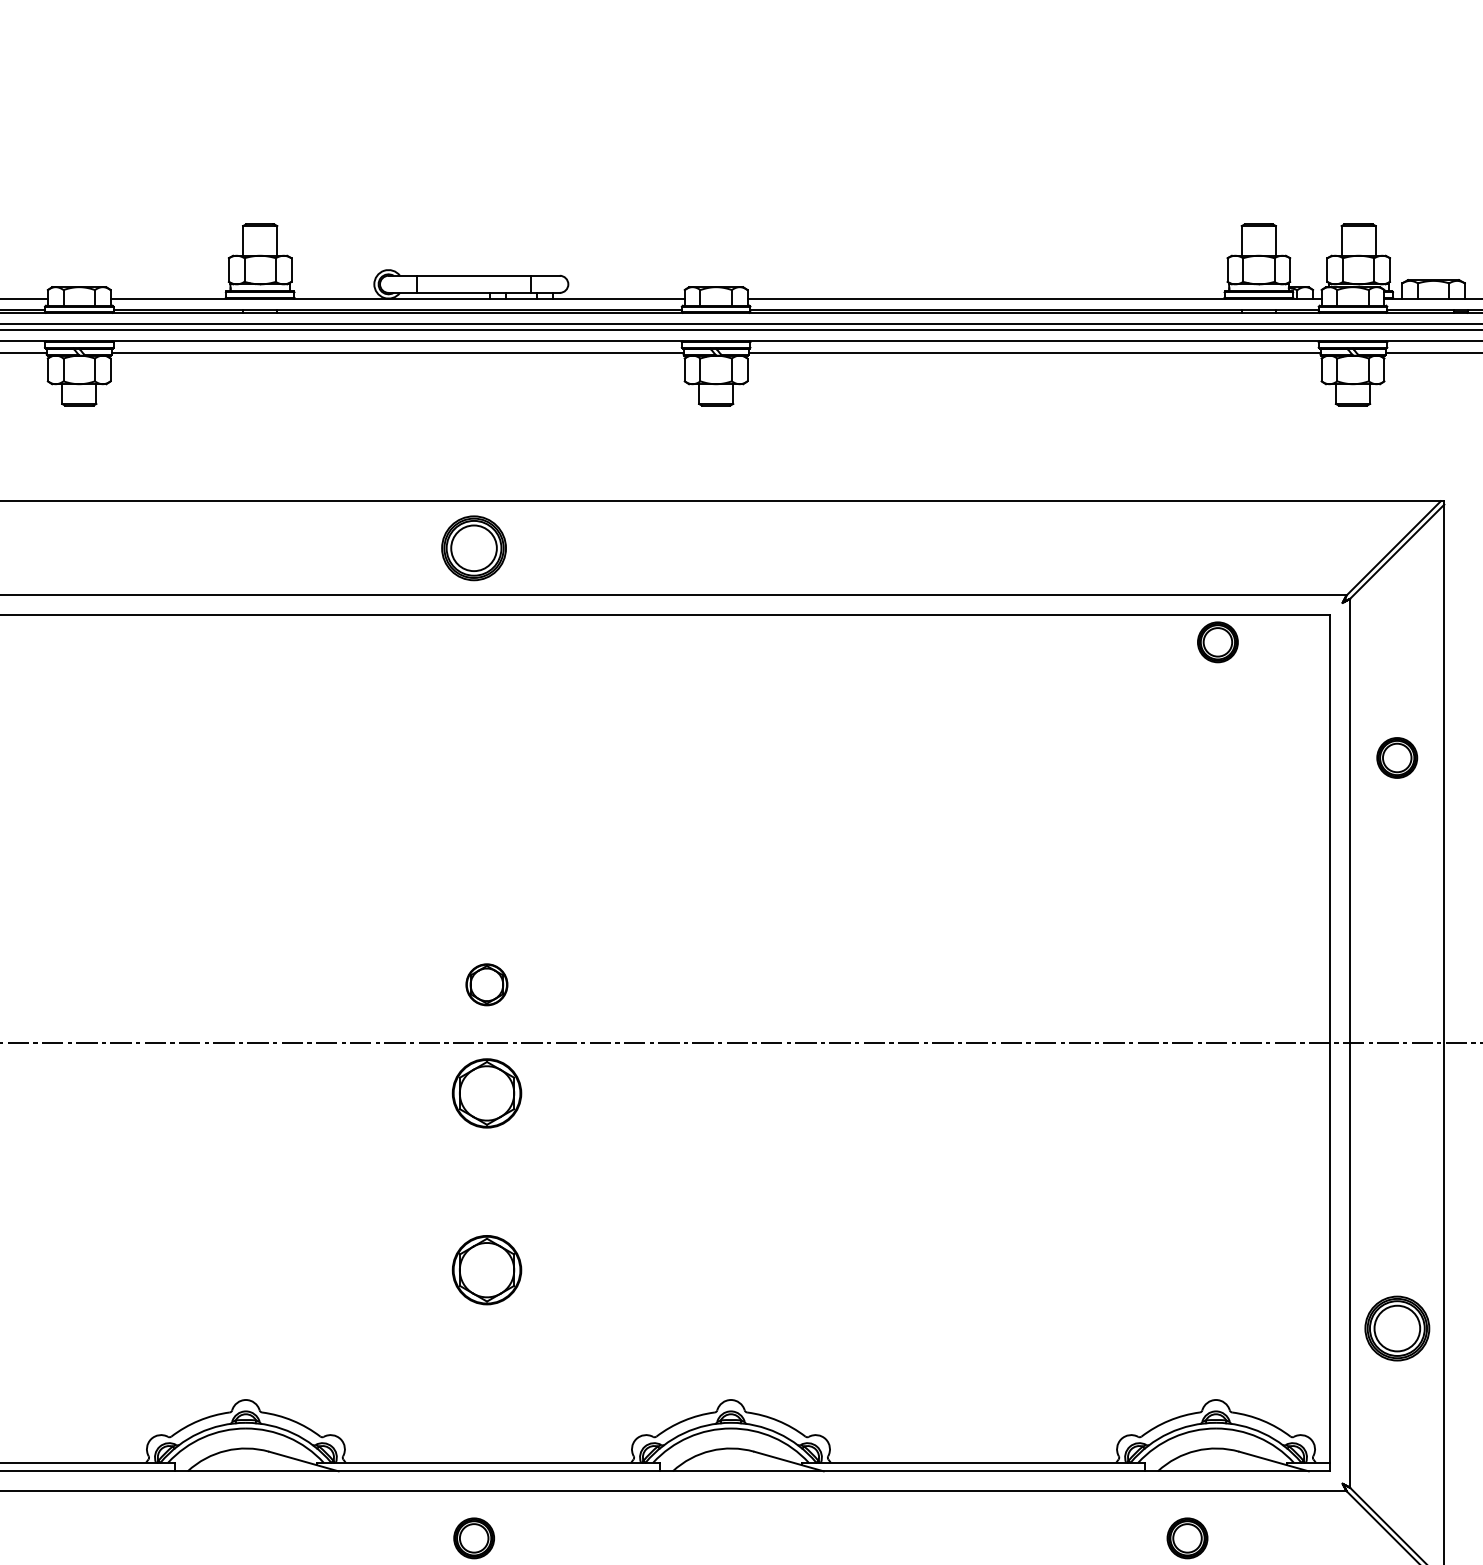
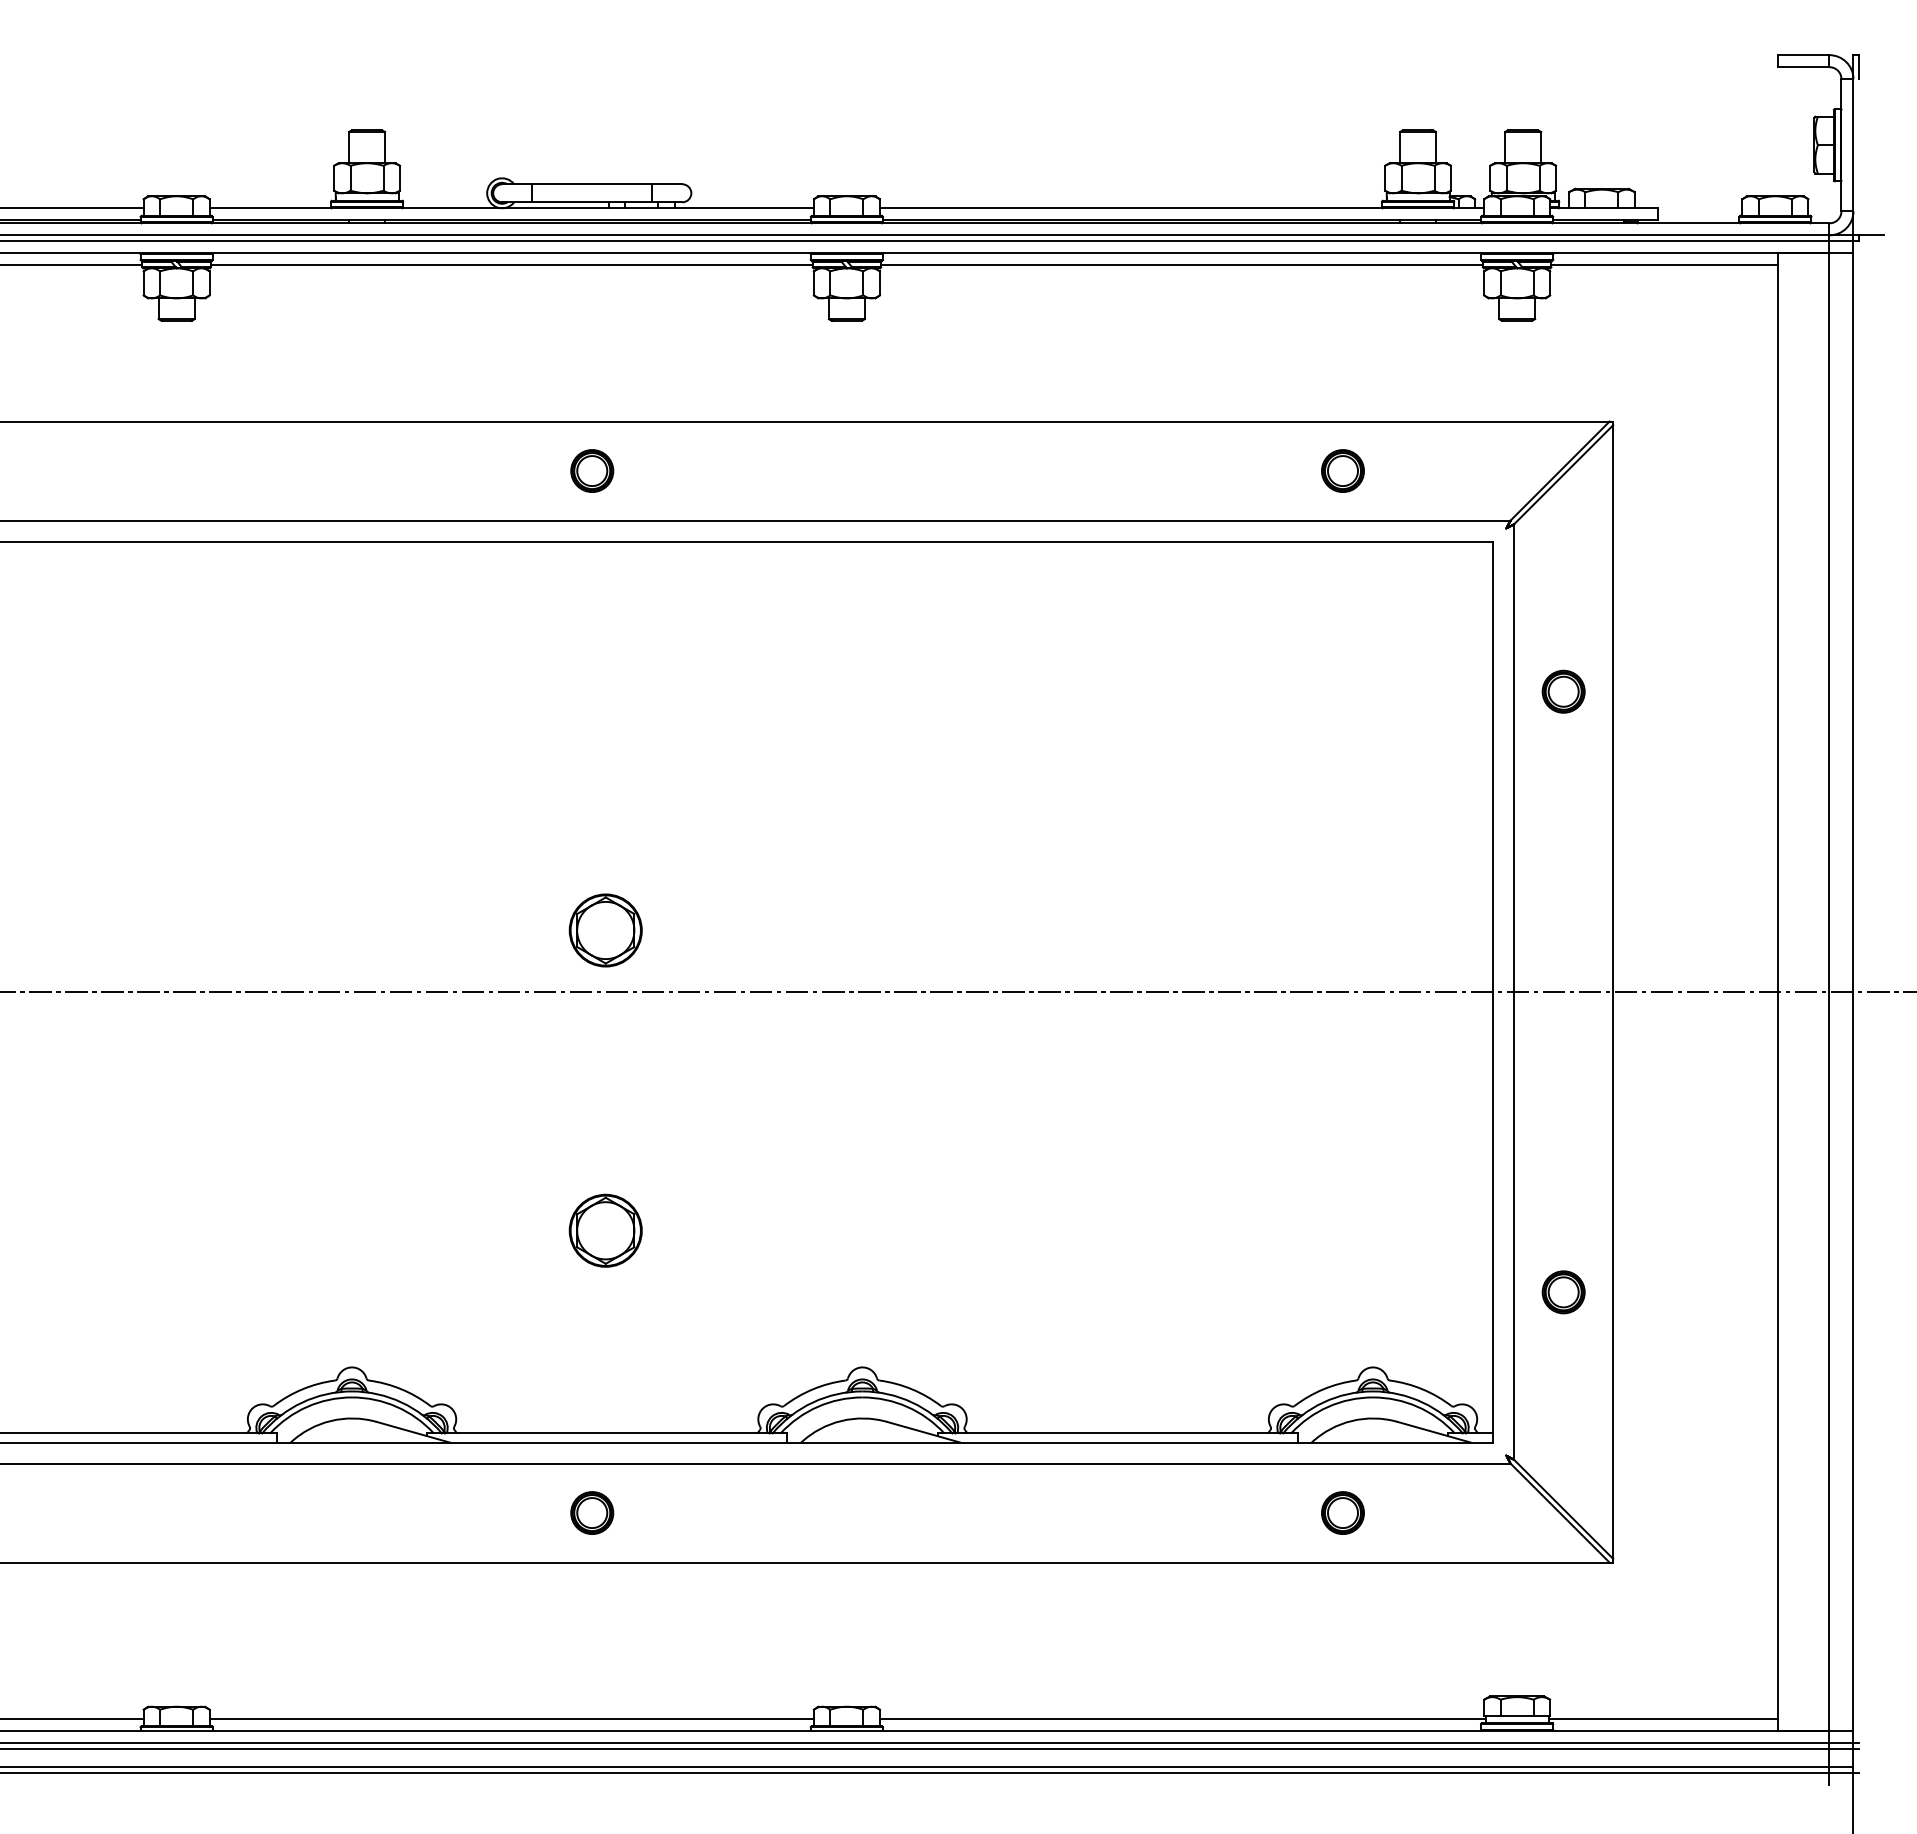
part: (474, 547) -> (592, 470), size x0.62
part: (1217, 641) -> (1342, 470), moved
part: (486, 984) -> (605, 930), size x1.67
part: (486, 1093) -> (605, 1044), removed
part: (1397, 1328) -> (1563, 1292), size x0.62

